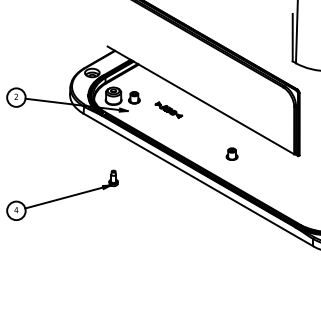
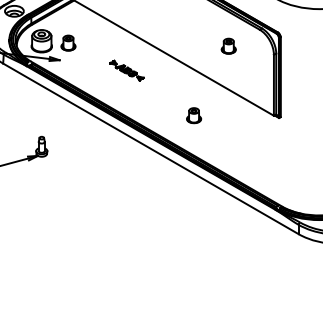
part: (258, 99) -> (228, 45), added
part: (168, 109) -> (126, 69), moved

